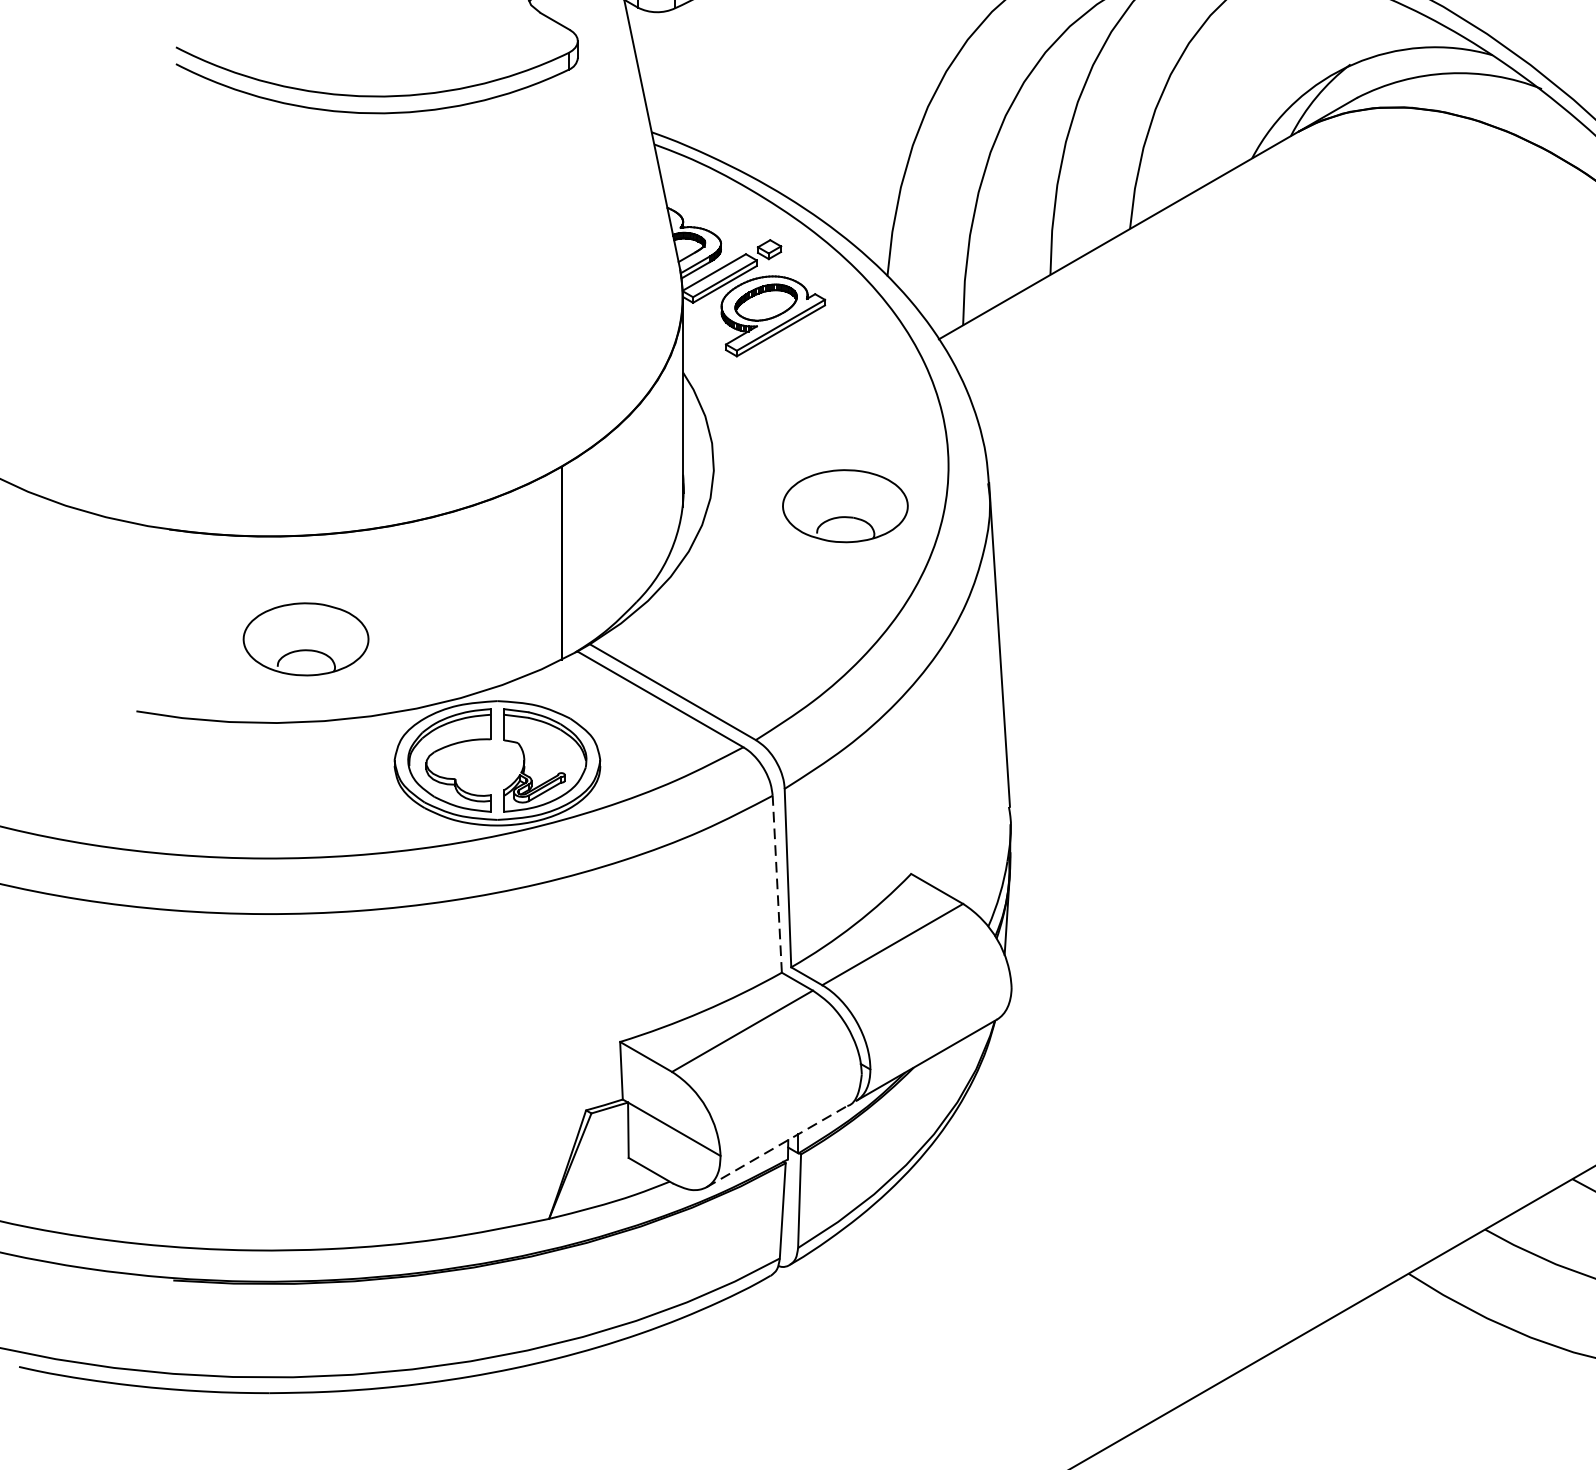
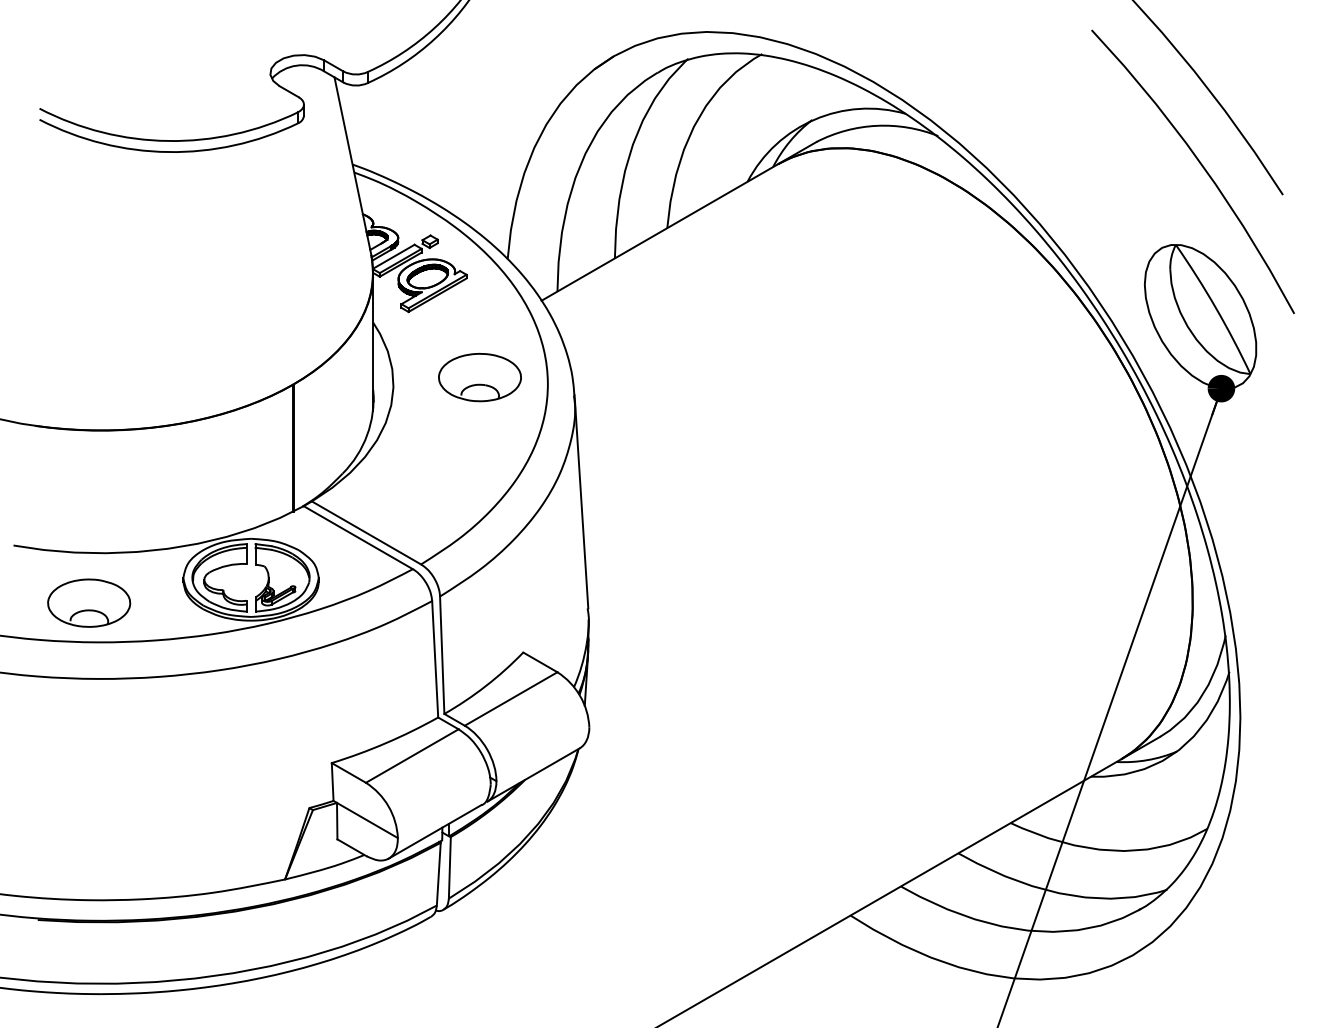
part: (844, 506) -> (479, 377), moved
part: (306, 638) -> (89, 602), moved
line: (777, 883) -> (435, 658), dashed -> solid
line: (777, 1145) -> (435, 831), dashed -> solid

